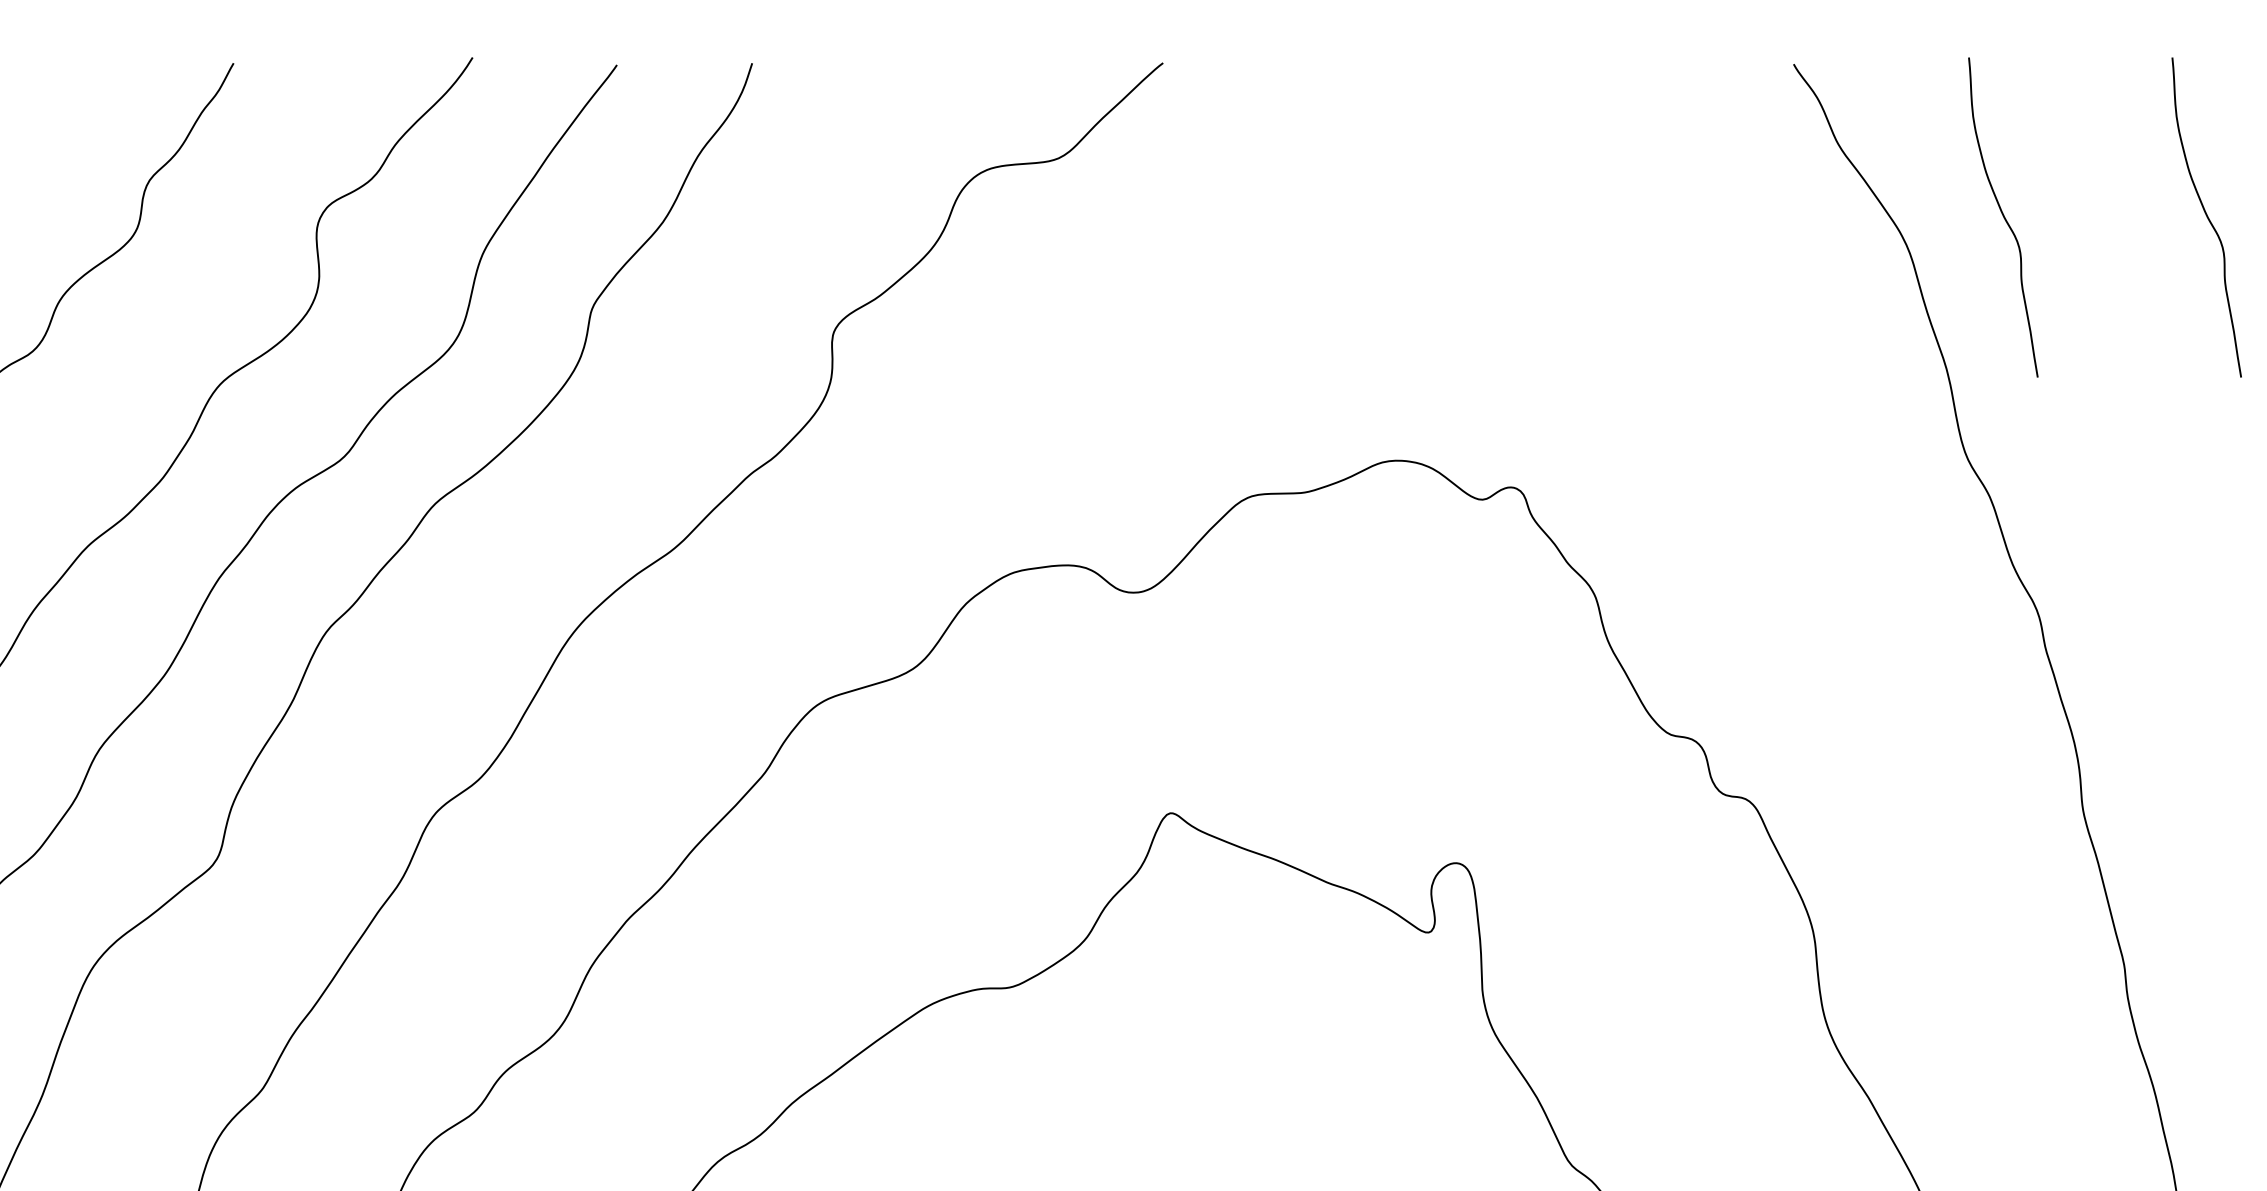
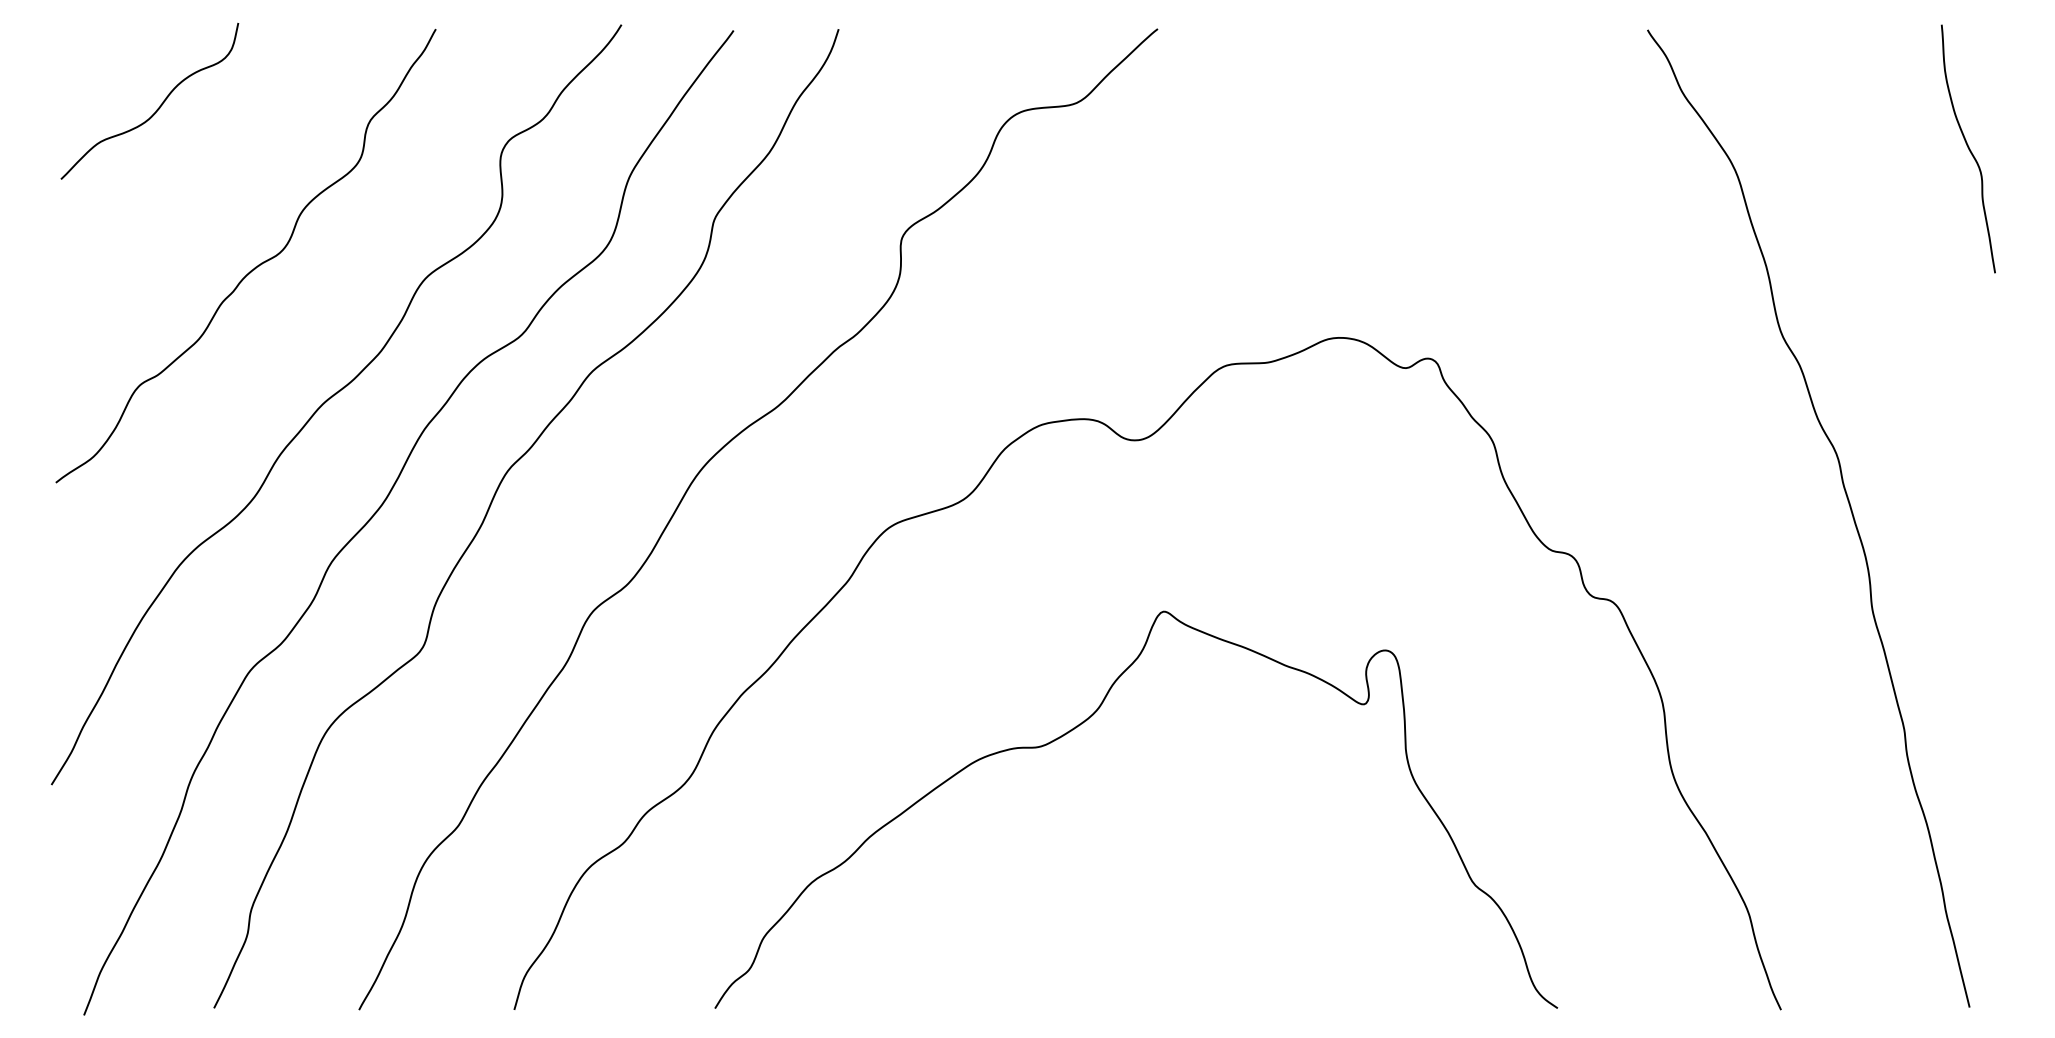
curve: (2002, 215) -> (1809, 147), removed

